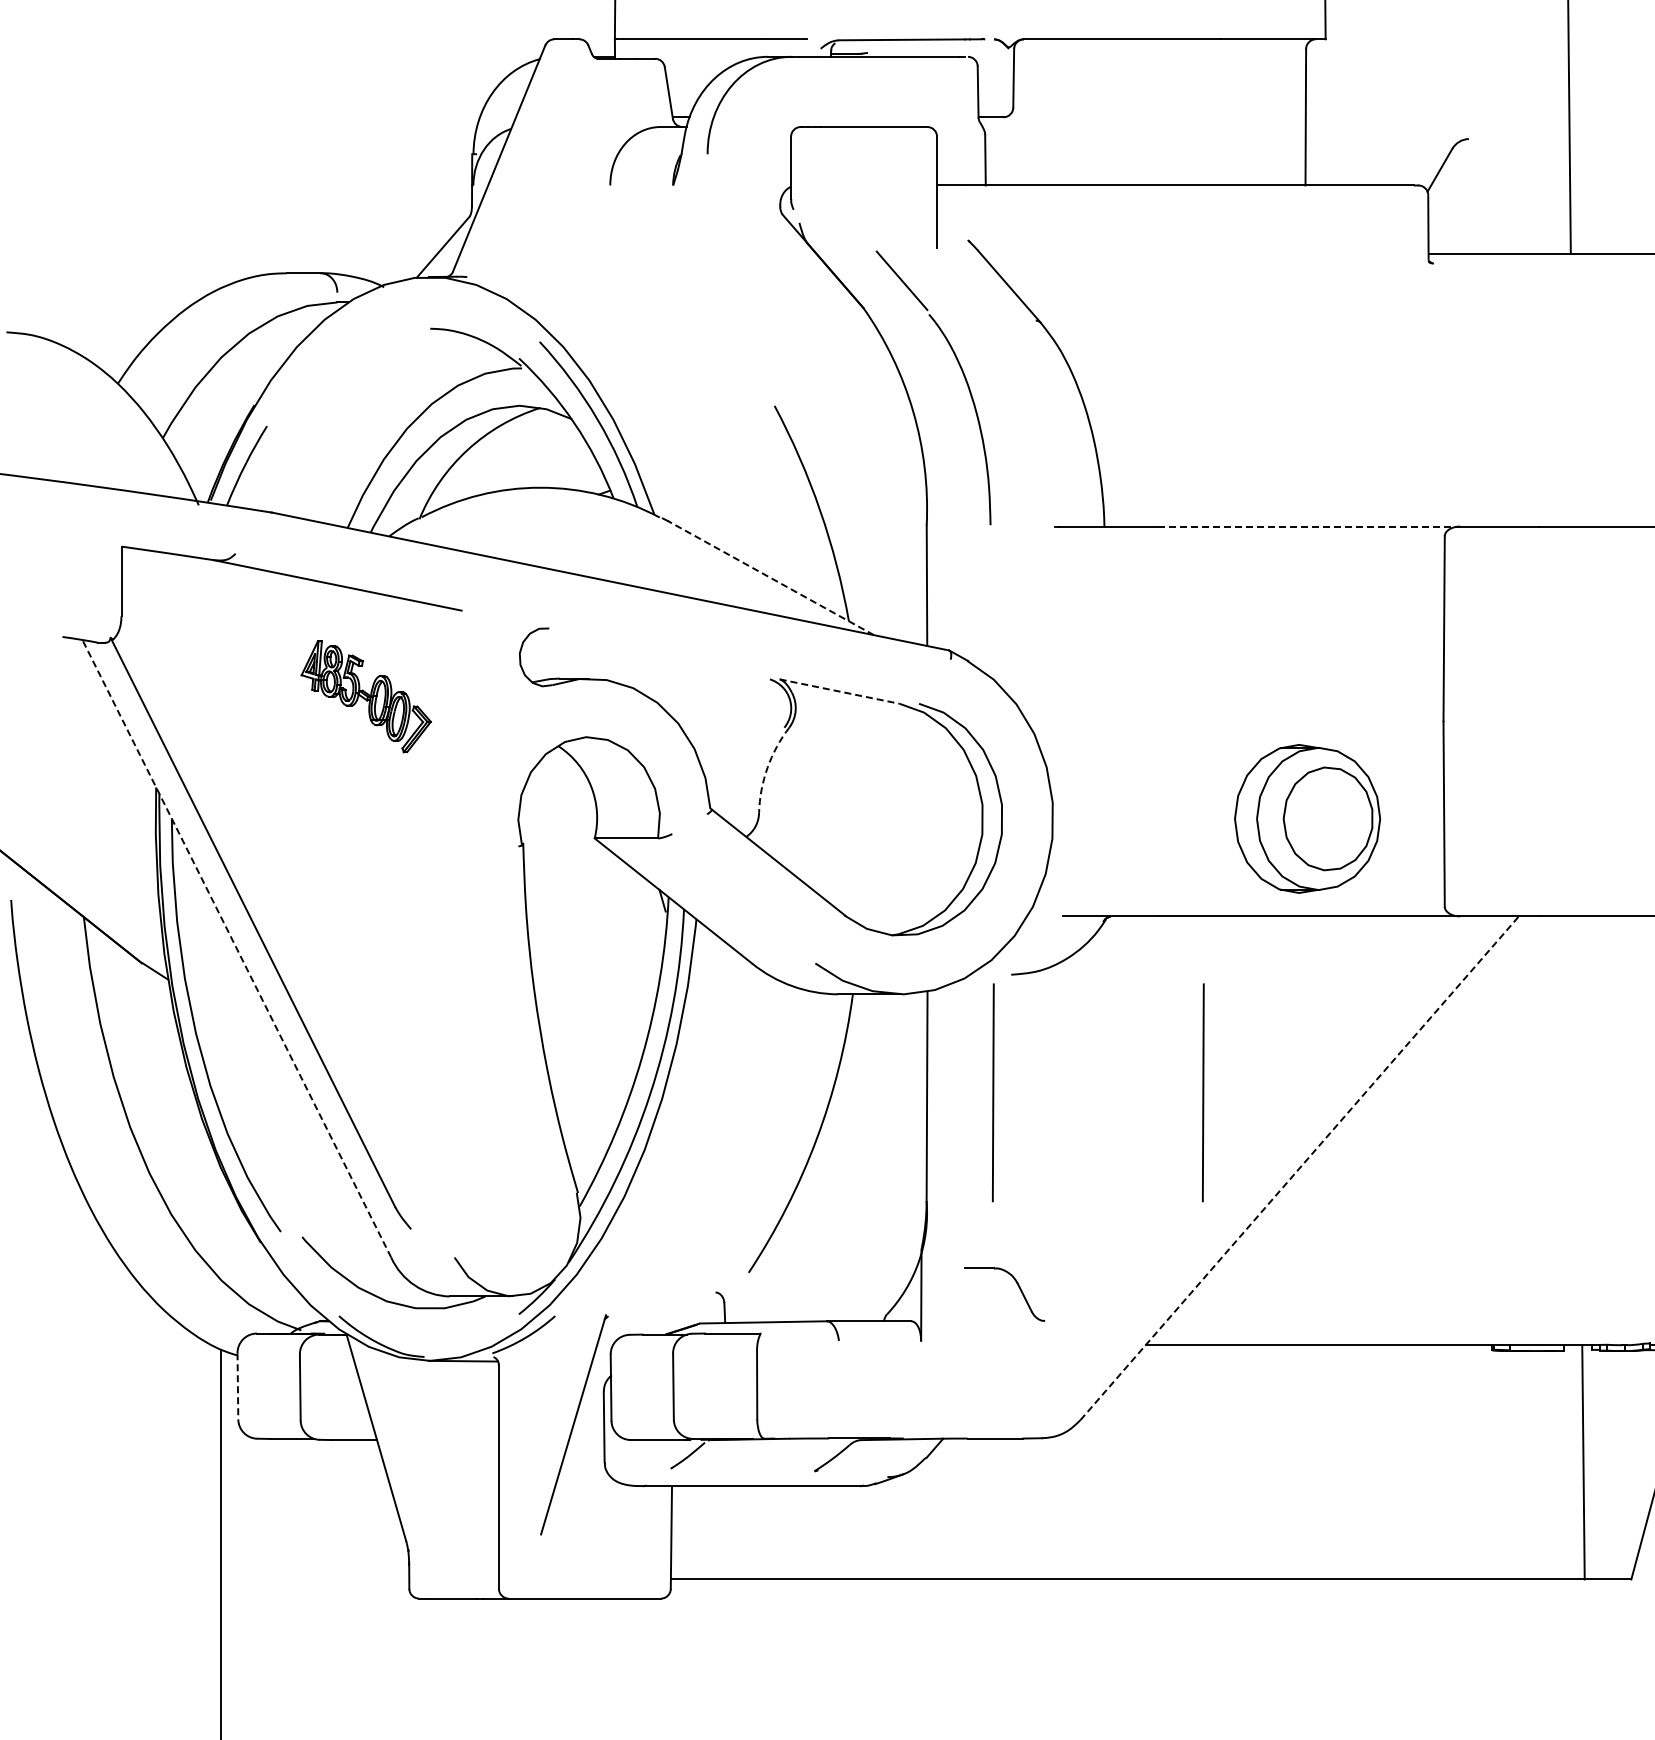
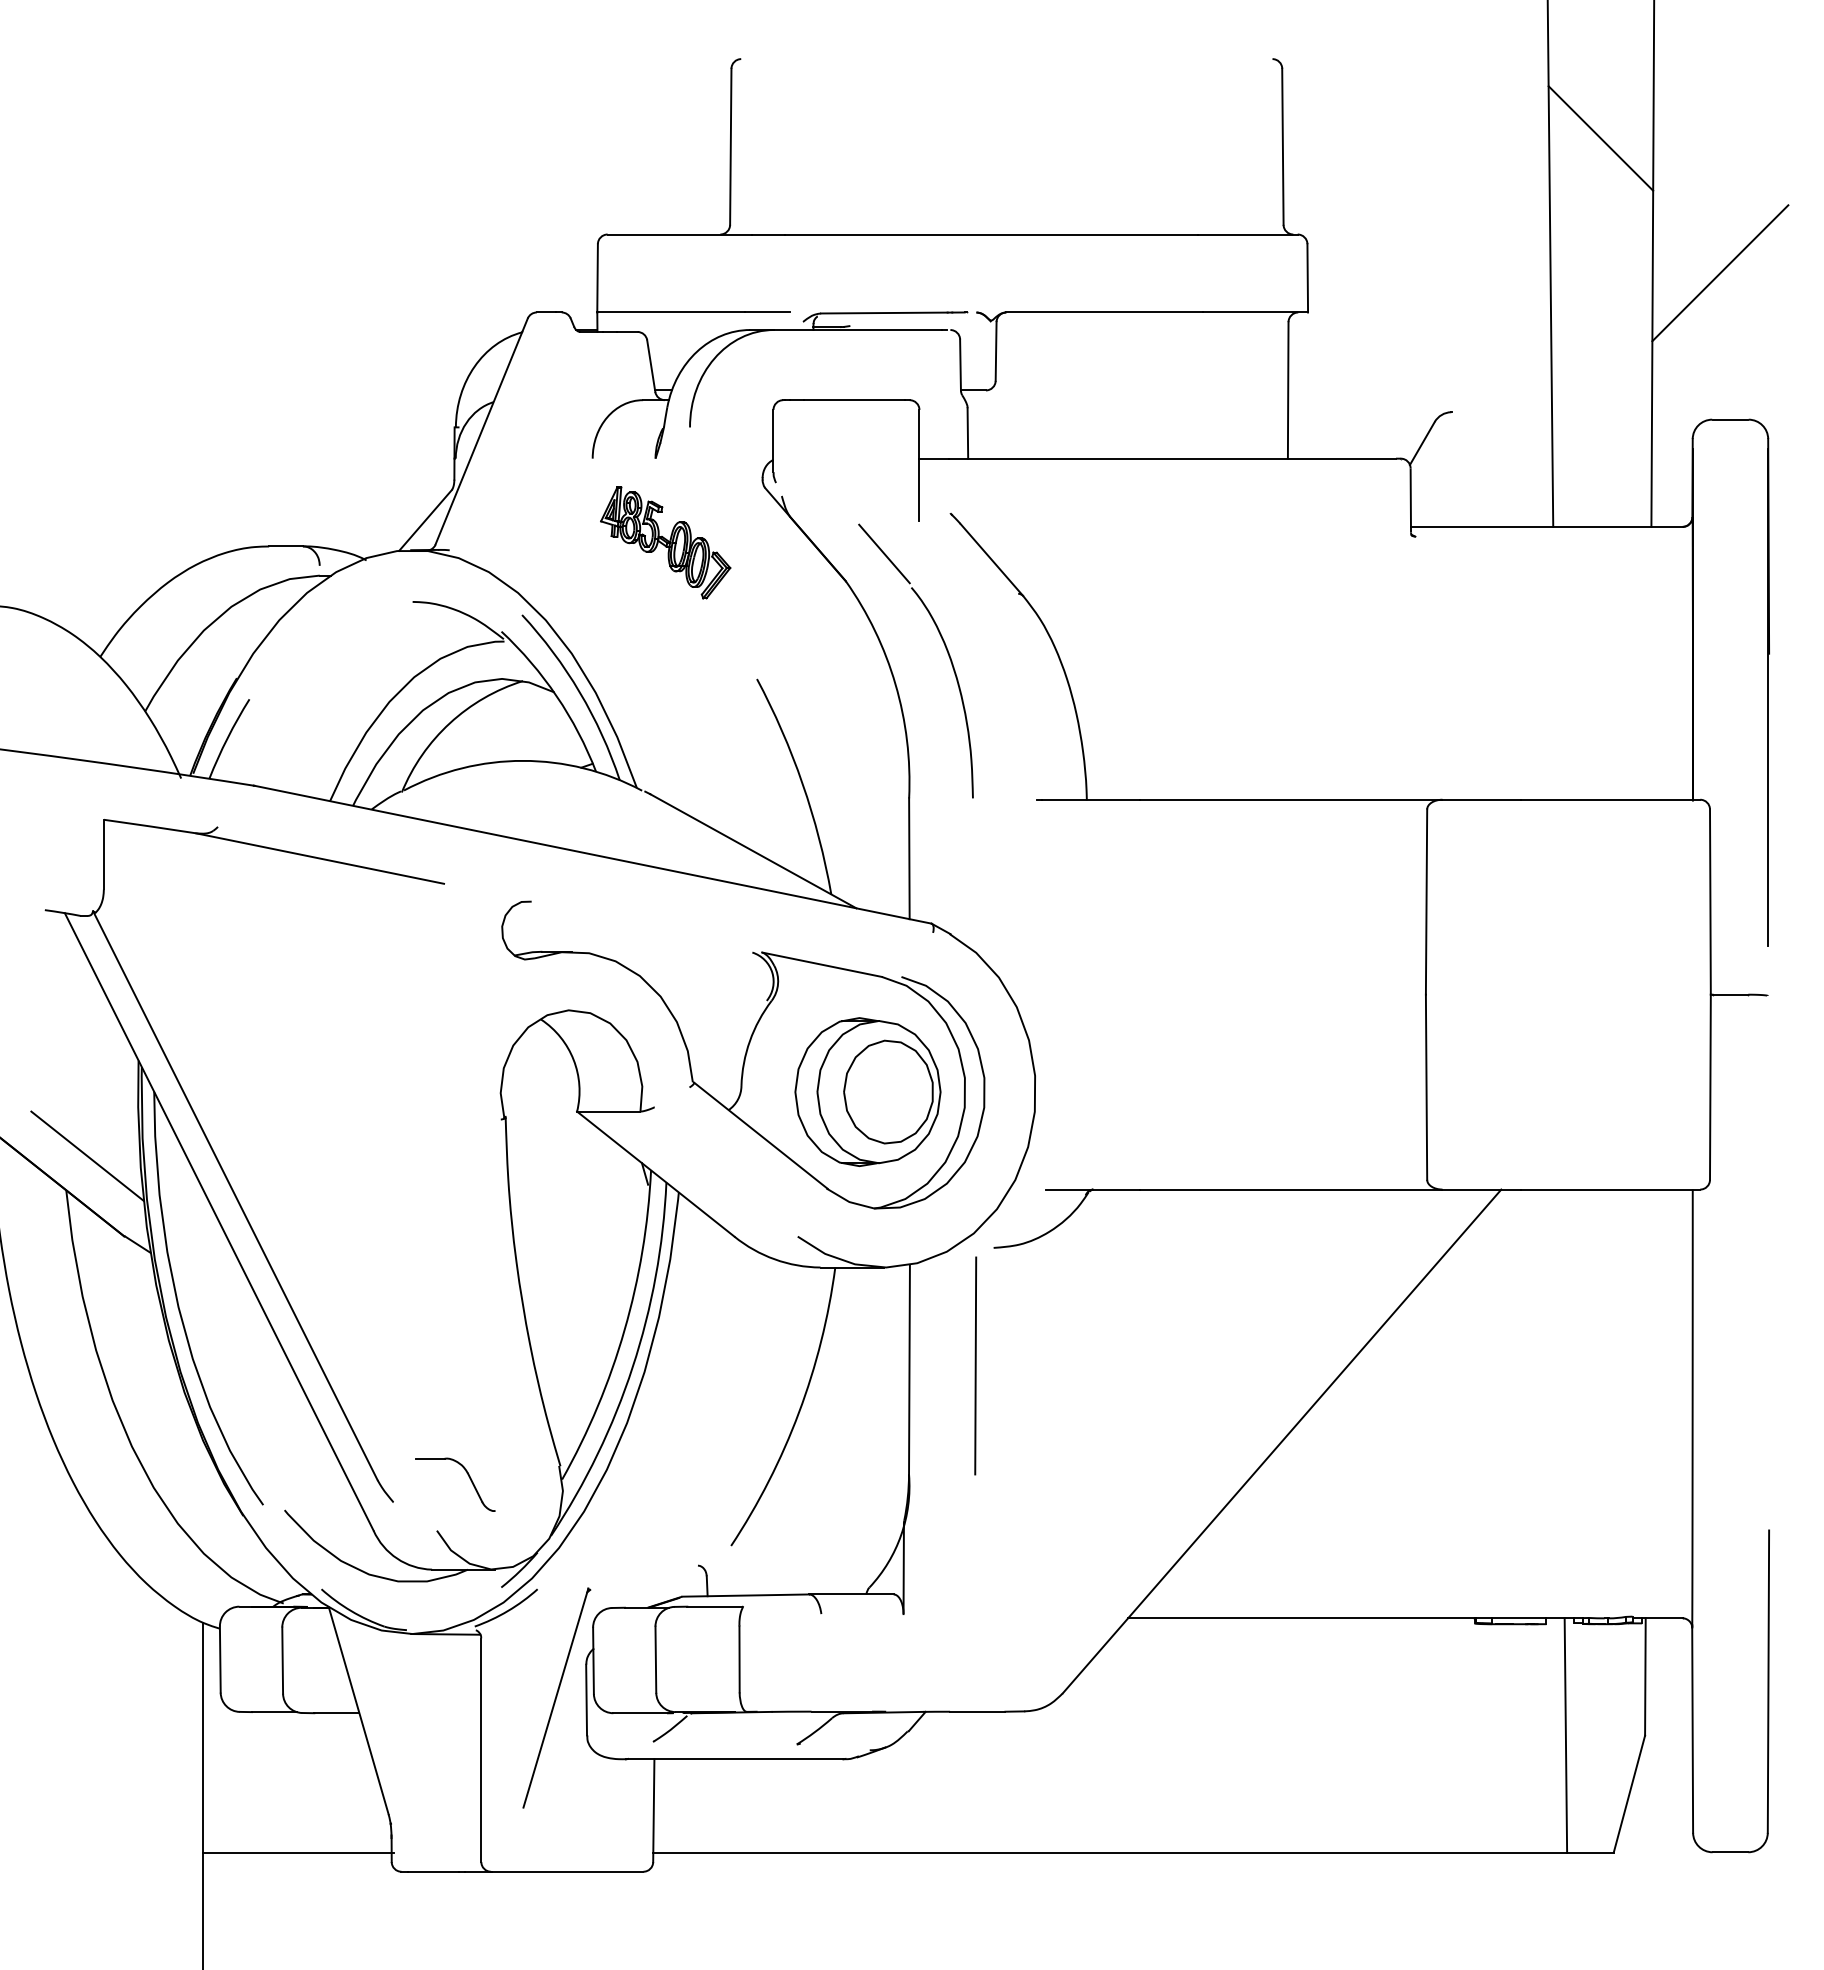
line: (1309, 526) -> (1291, 799), dashed -> solid
line: (771, 578) -> (753, 851), dashed -> solid
line: (840, 691) -> (822, 964), dashed -> solid
part: (366, 696) -> (665, 542), moved
arc: (767, 768) -> (749, 1041), dashed -> solid
part: (1307, 818) -> (867, 1091), moved
line: (105, 882) -> (87, 1155), added
line: (237, 948) -> (219, 1221), dashed -> solid
line: (1203, 1092) -> (1185, 1365), removed
line: (1300, 1168) -> (1282, 1441), dashed -> solid
part: (1019, 1288) -> (469, 1478), moved
line: (238, 1387) -> (220, 1660), dashed -> solid
line: (316, 1579) -> (298, 1852), added

